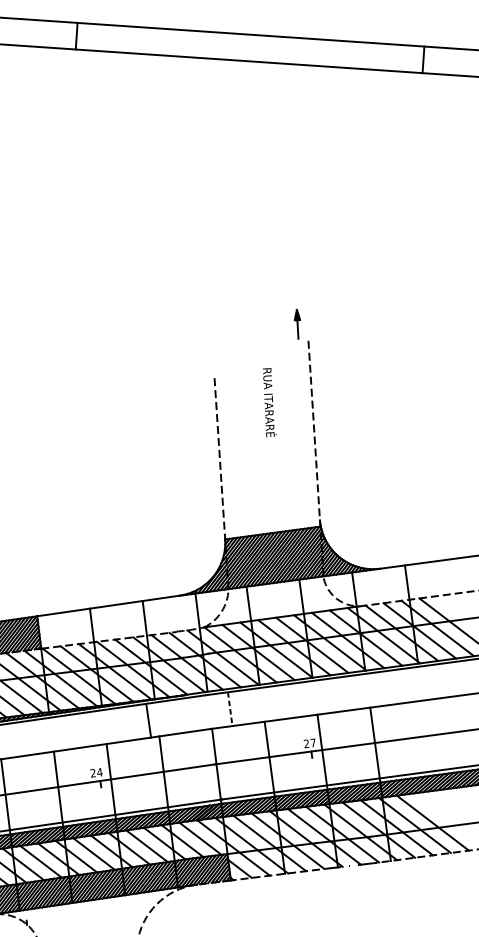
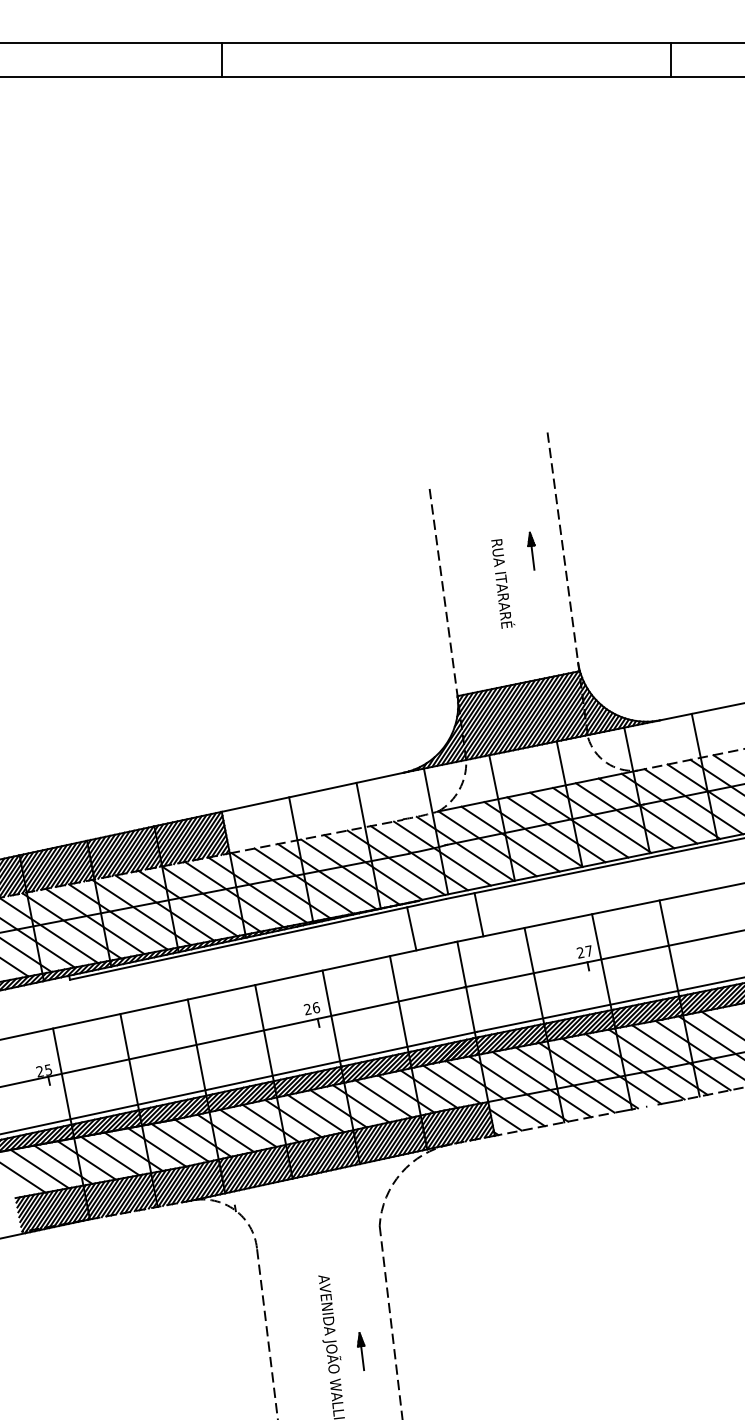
part: (297, 323) -> (531, 550), moved
text: (270, 402) -> (503, 583), moved
line: (230, 709) -> (479, 915), dashed -> solid
line: (148, 720) -> (411, 928), moved
text: (100, 772) -> (316, 1007), 24 -> 26

